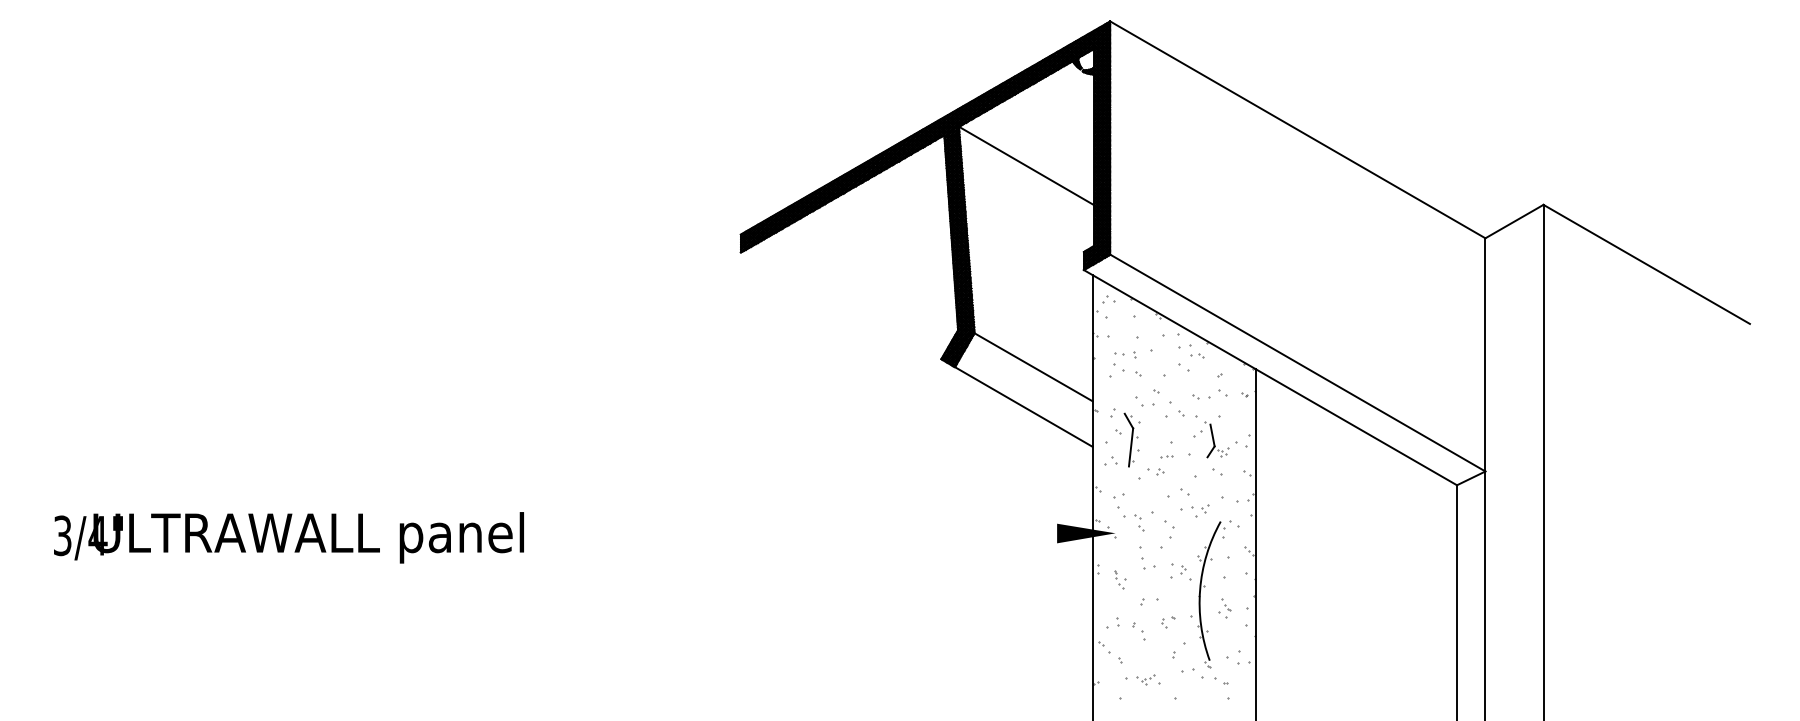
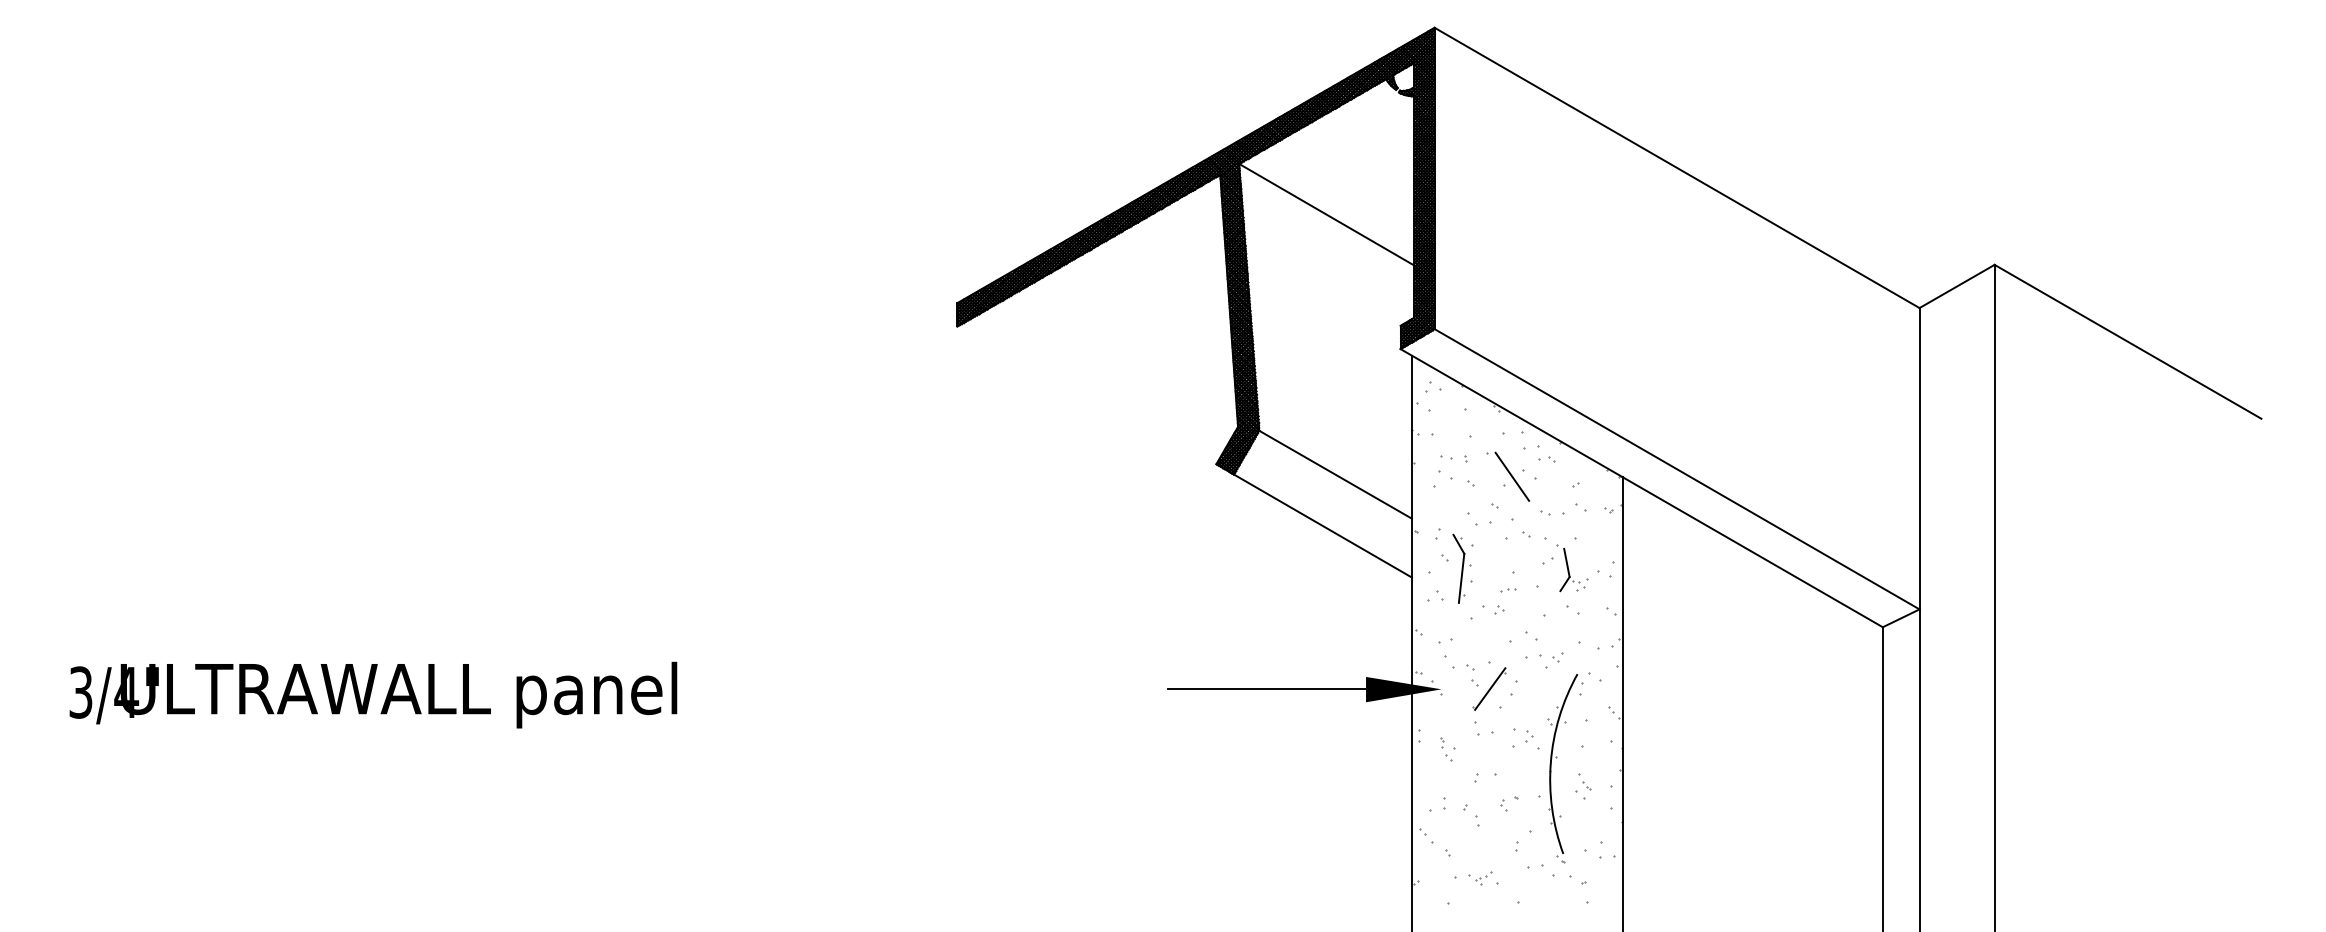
line: (1170, 368) -> (1512, 476), added
line: (980, 533) -> (1267, 689), added
line: (1152, 533) -> (1489, 689), added

